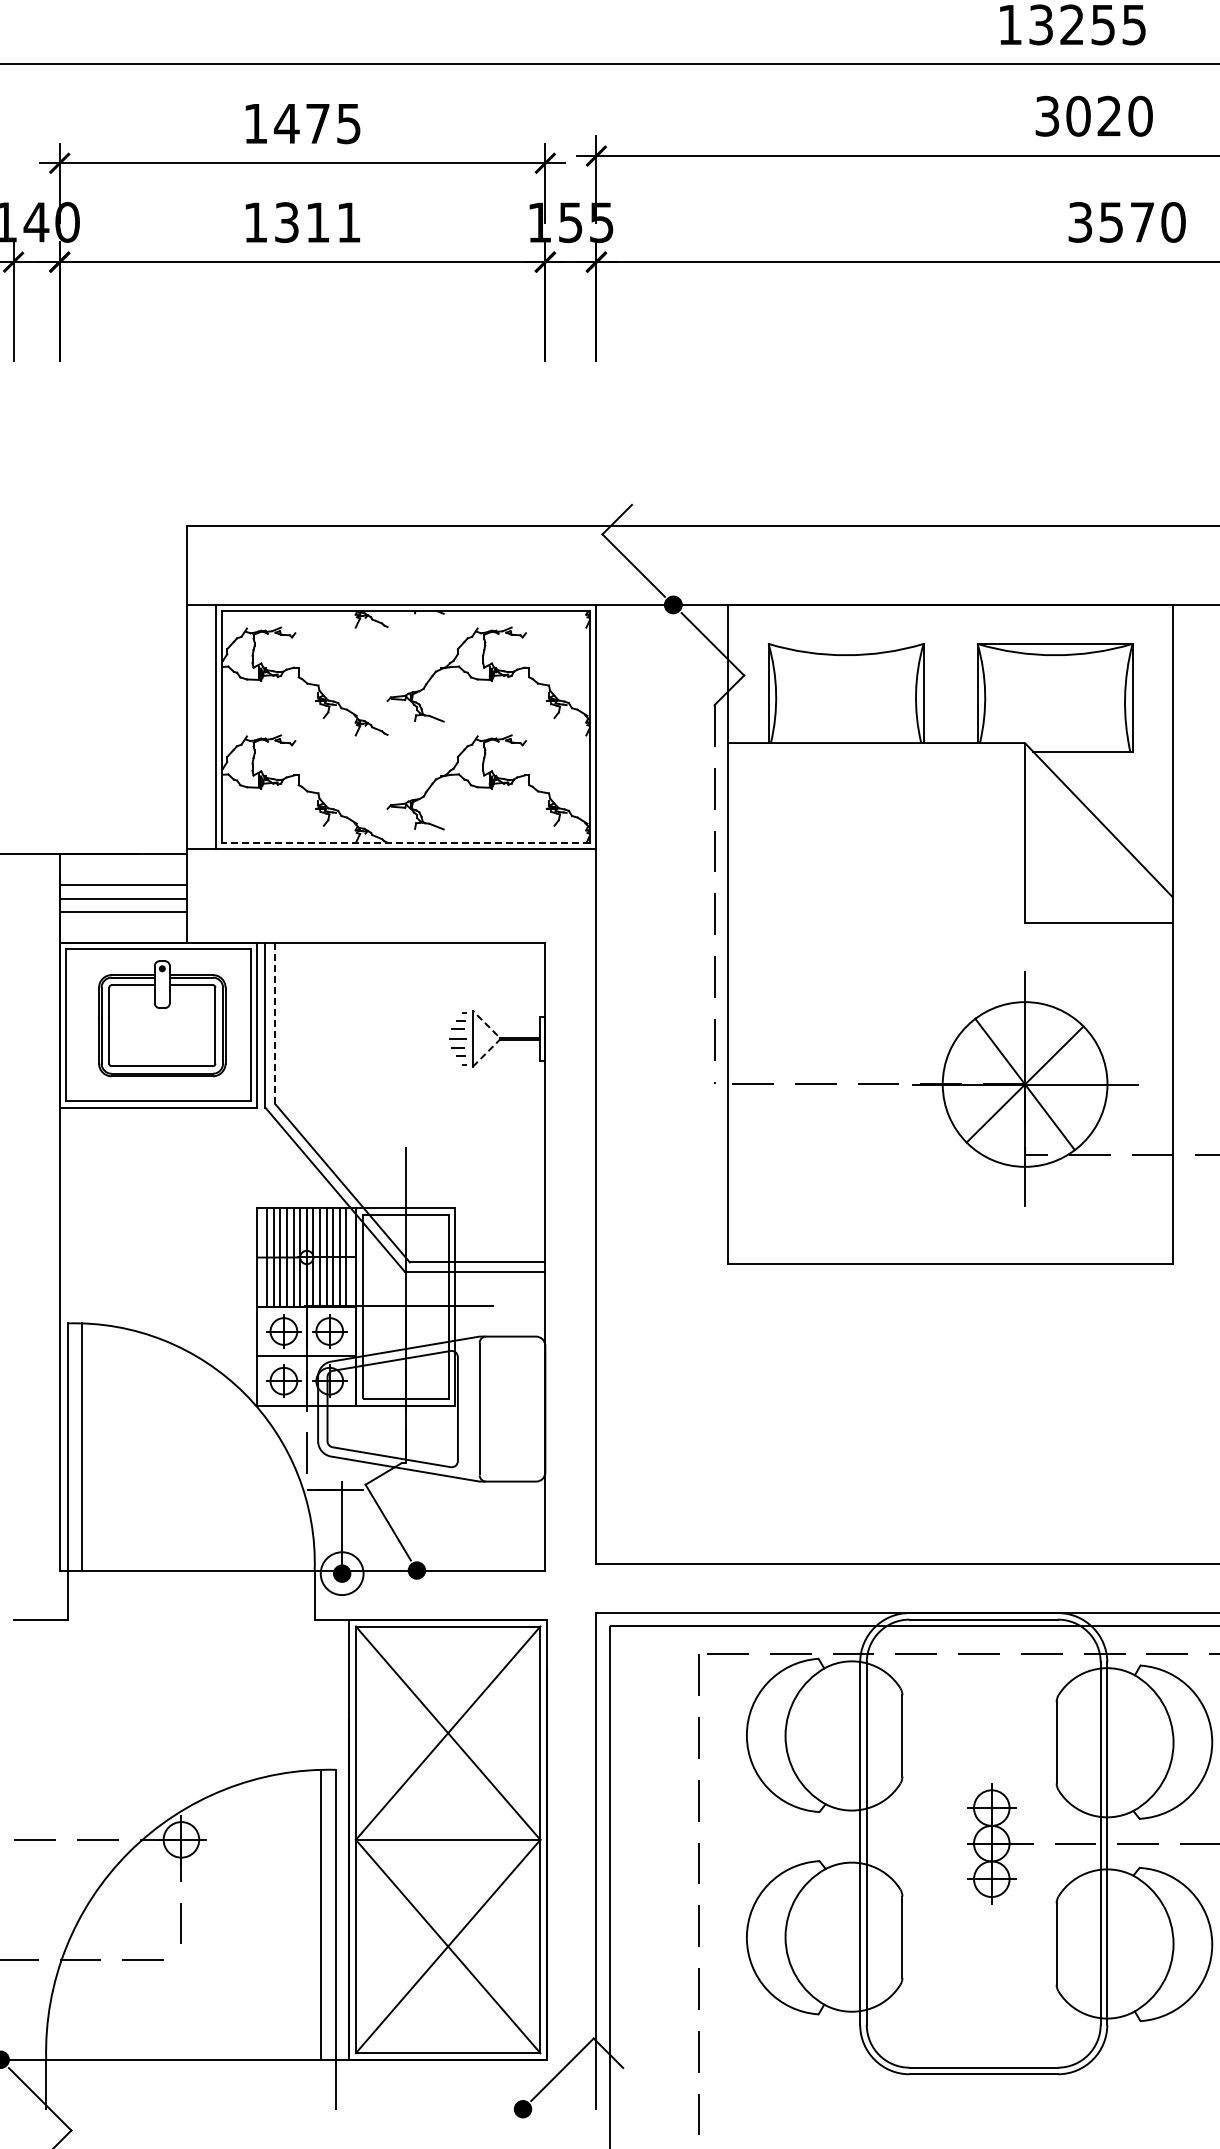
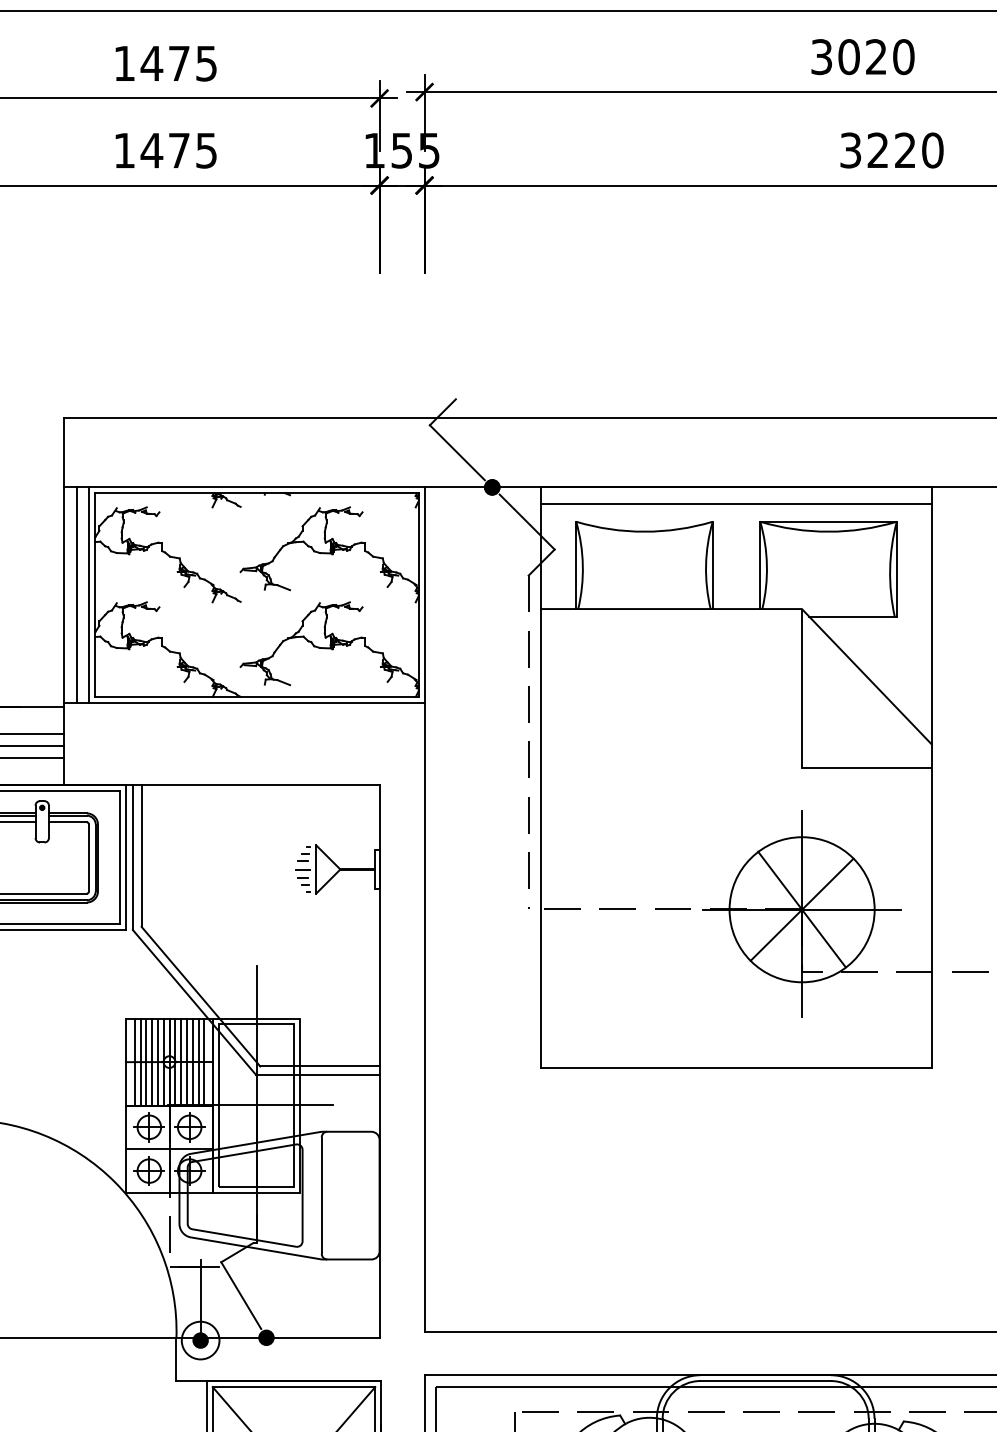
text: (316, 222) -> (178, 150), 1311 -> 1475
text: (1126, 222) -> (891, 150), 3570 -> 3220
line: (950, 624) -> (736, 504), added
line: (201, 726) -> (76, 594), added
line: (406, 842) -> (257, 696), dashed -> solid
line: (275, 1023) -> (141, 856), dashed -> solid
line: (500, 1038) -> (340, 869), dashed -> solid

